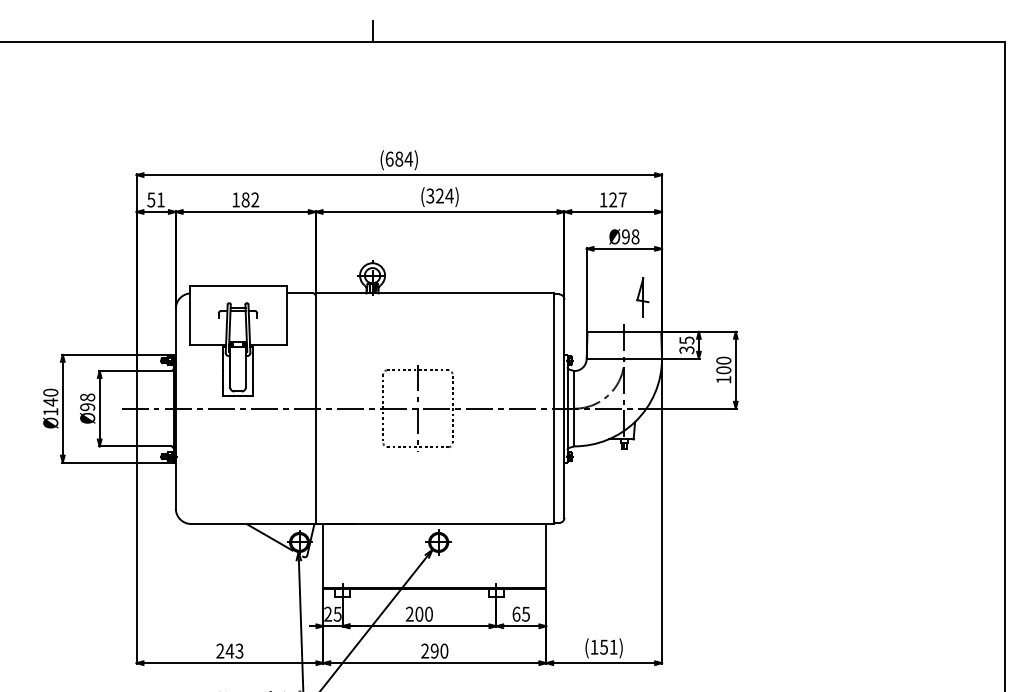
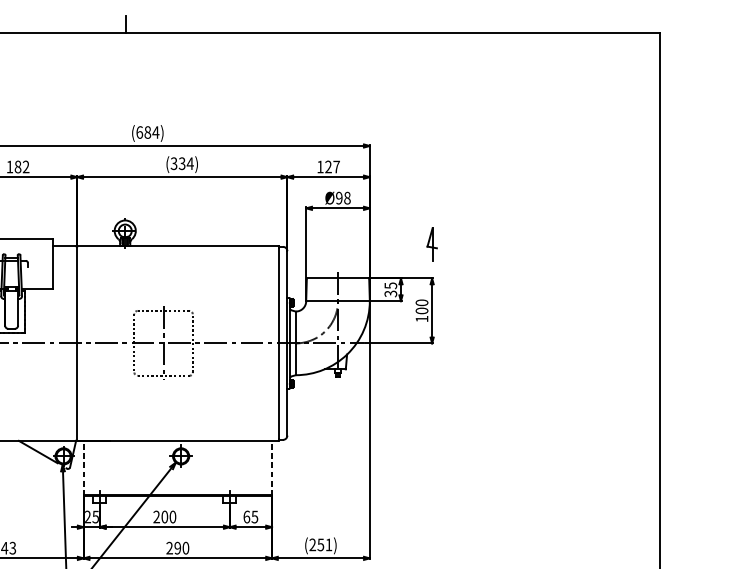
text: (439, 196) -> (181, 164), (324) -> (334)
part: (642, 297) -> (431, 244), moved
line: (323, 556) -> (83, 468), solid -> dashed
line: (546, 556) -> (272, 468), solid -> dashed
text: (594, 646) -> (312, 544), (151) -> (251)

